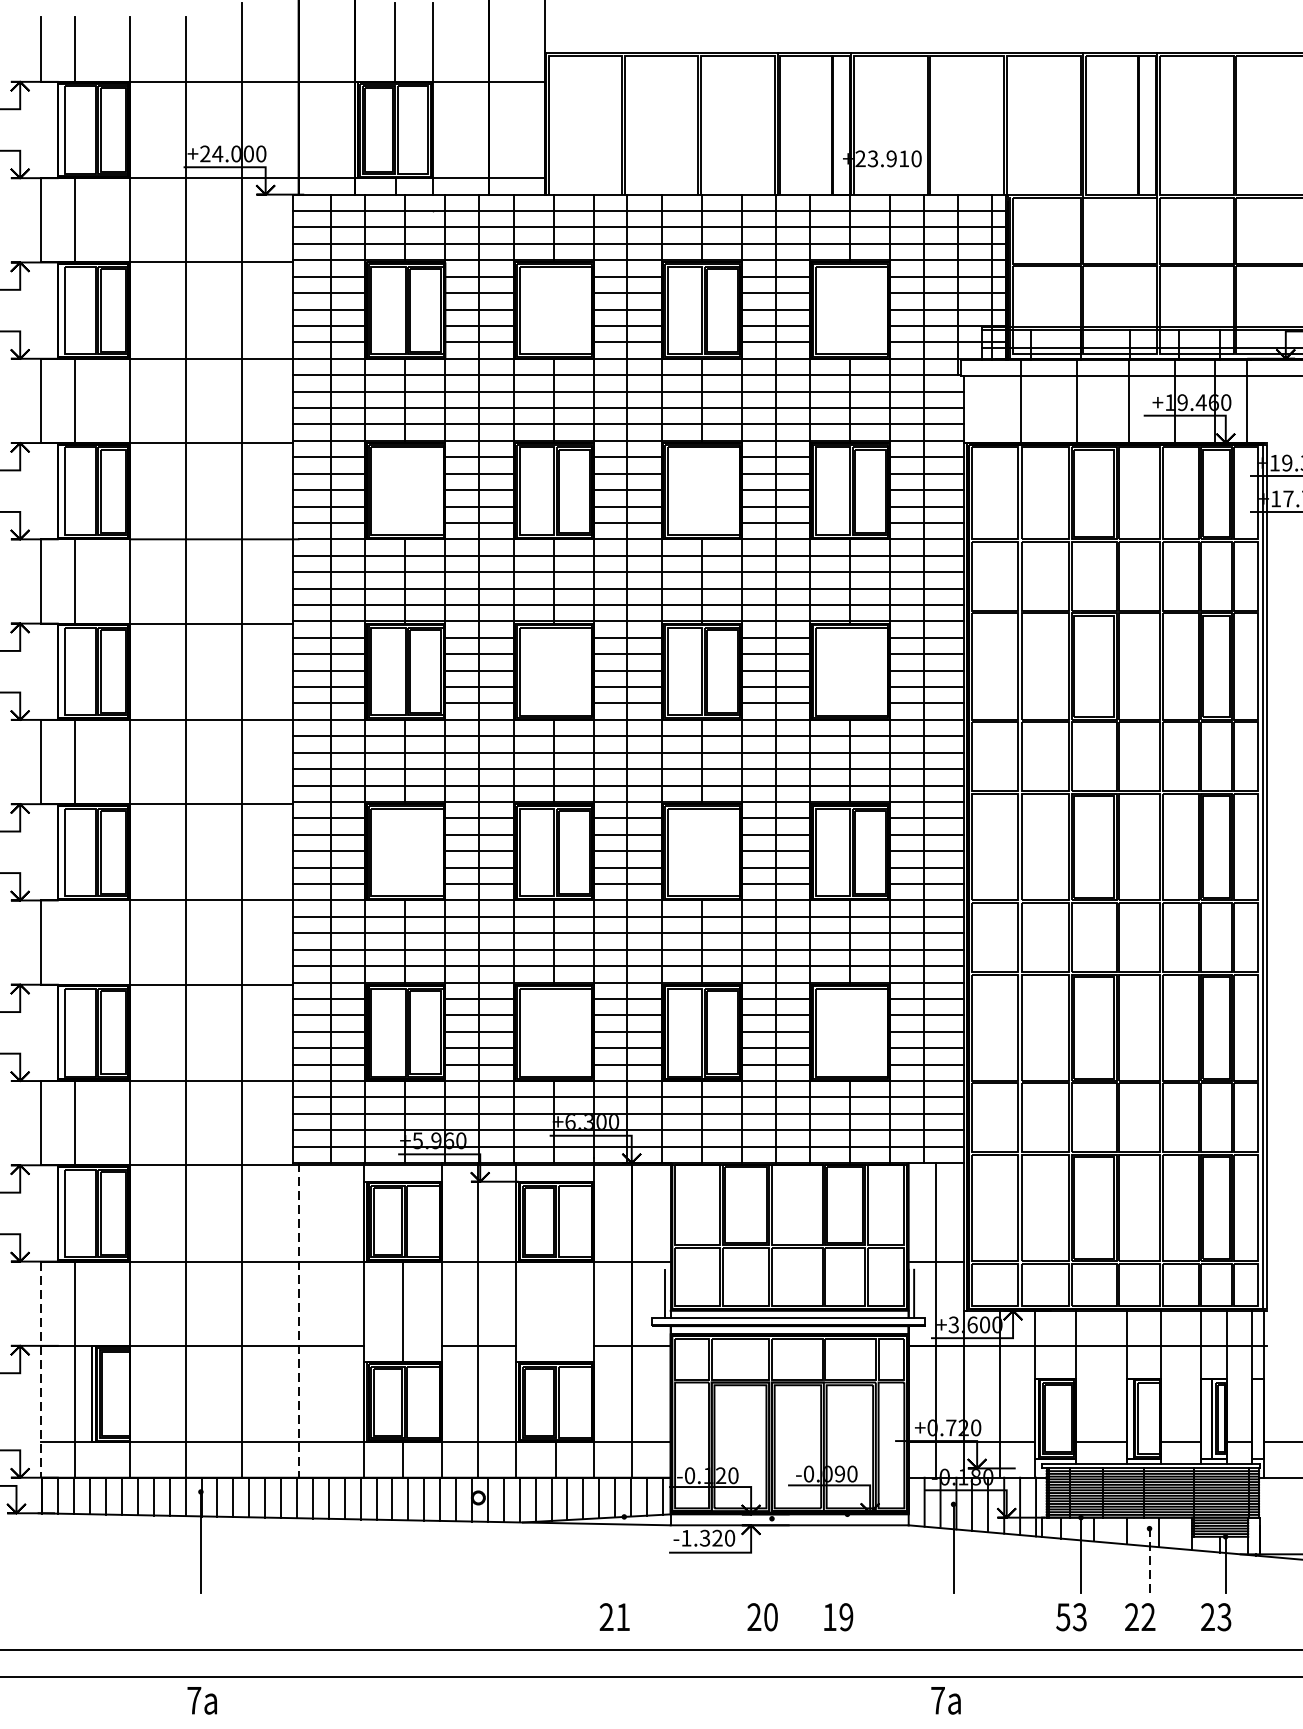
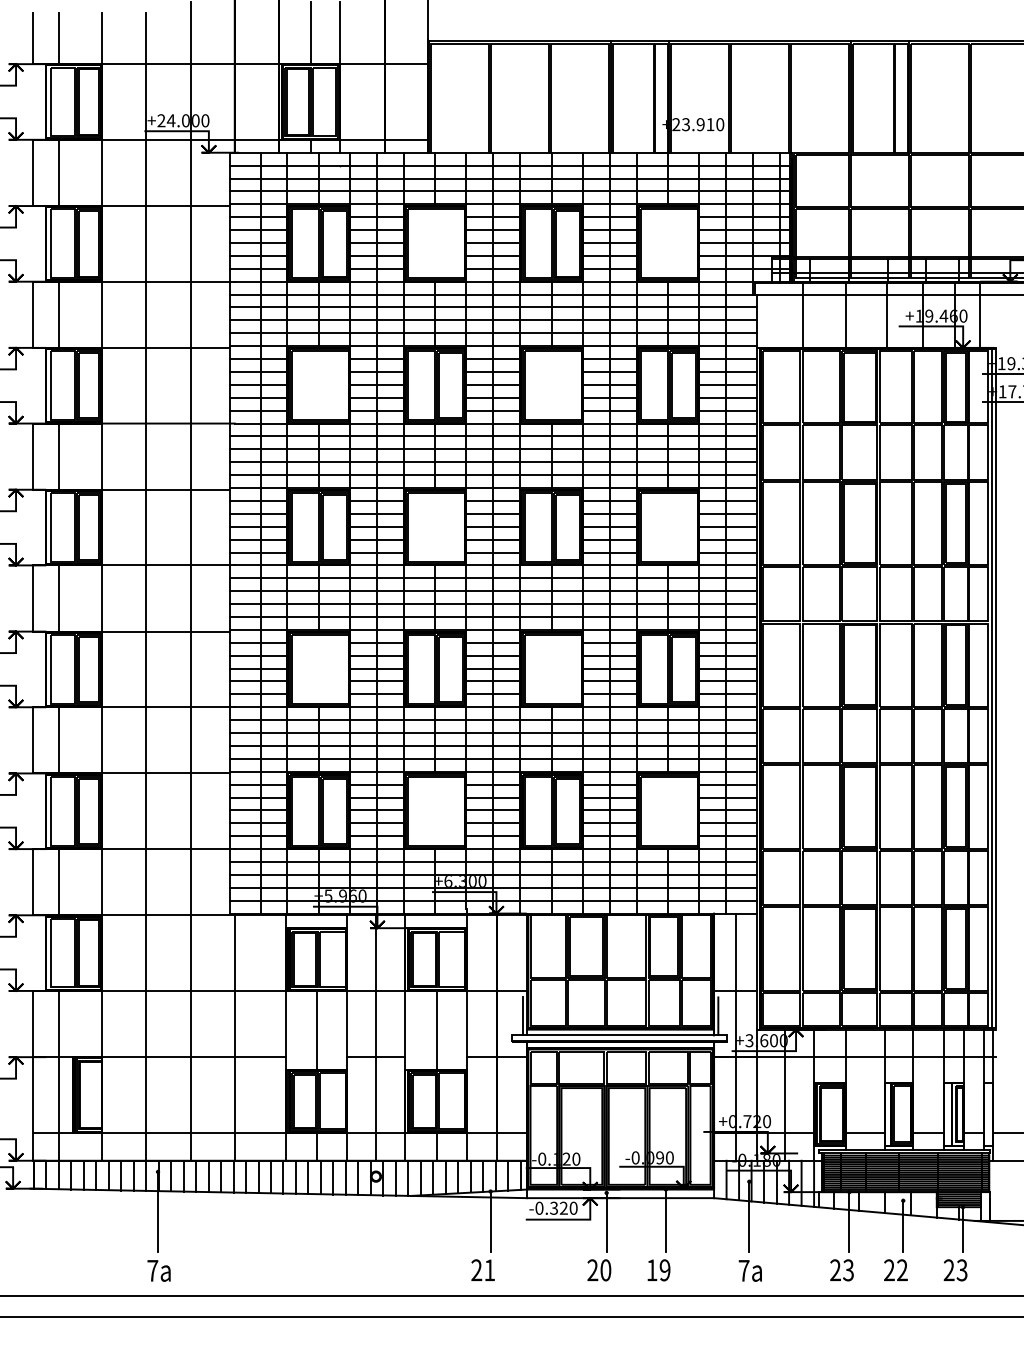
line: (75, 942) -> (59, 740), added
line: (556, 1311) -> (437, 1030), added
line: (298, 1320) -> (234, 1037), dashed -> solid
line: (41, 1369) -> (32, 1075), dashed -> solid
text: (686, 1537) -> (539, 1207), -1.320 -> -0.320
line: (846, 1553) -> (665, 1220), added
line: (624, 1555) -> (490, 1221), added
line: (771, 1555) -> (606, 1221), added
line: (1149, 1560) -> (903, 1225), dashed -> solid
text: (1063, 1617) -> (835, 1270), 53 -> 23
text: (201, 1700) -> (158, 1270), moved
text: (944, 1700) -> (749, 1270), moved

